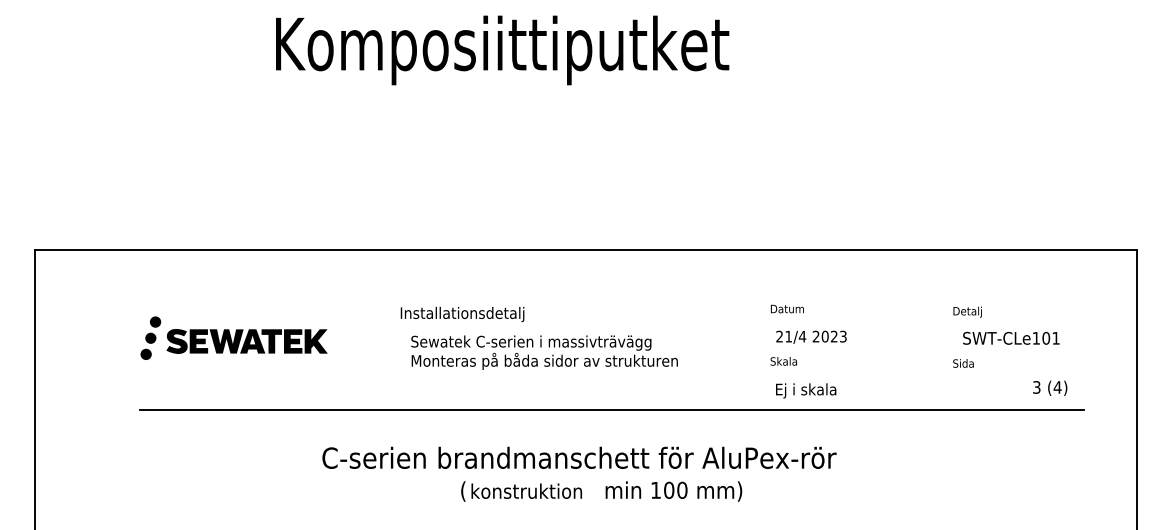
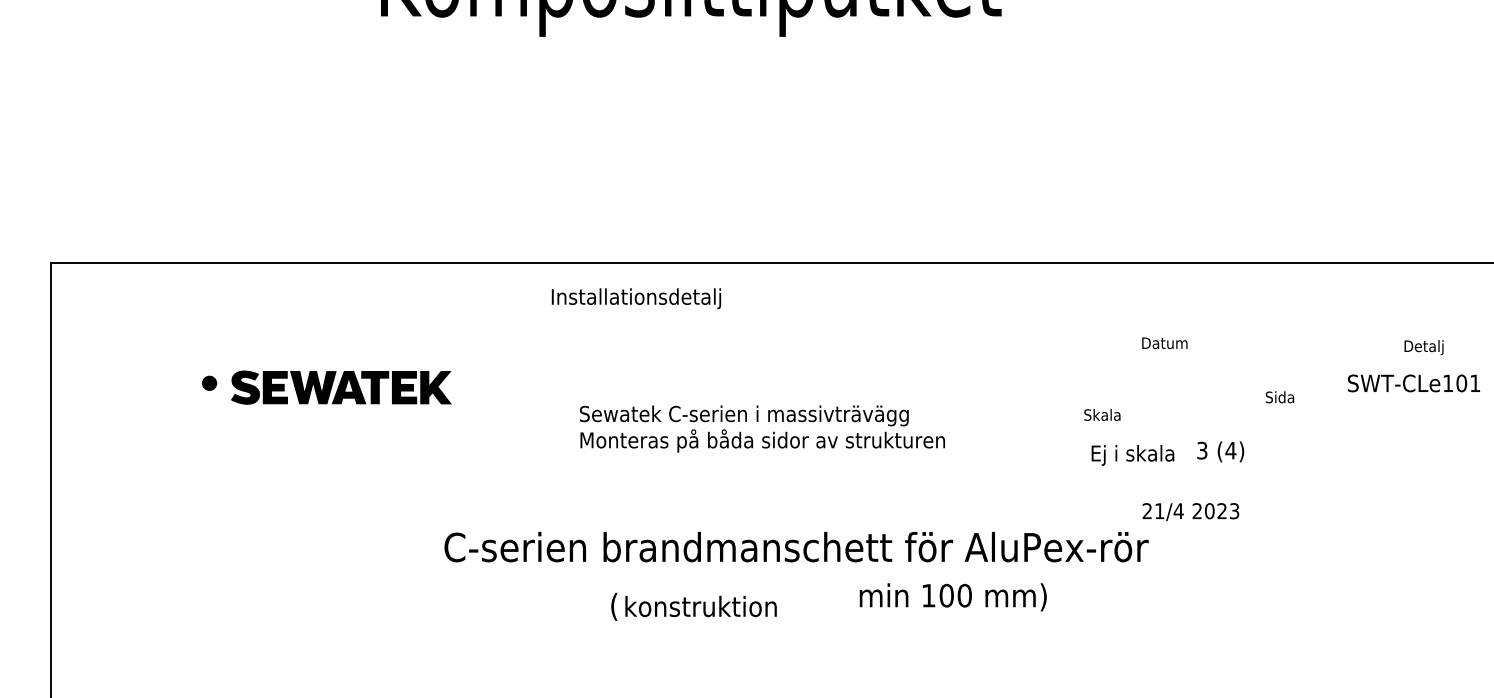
text: (787, 308) -> (1164, 342), moved
text: (967, 311) -> (1423, 346), moved
text: (462, 314) -> (636, 298), moved
fill: (155, 321) -> (215, 360), removed
text: (811, 336) -> (1190, 510), moved
text: (1011, 337) -> (1414, 382), moved
text: (544, 352) -> (762, 428), moved
fill: (145, 354) -> (202, 405), removed
text: (783, 361) -> (1101, 415), moved
text: (963, 363) -> (1279, 397), moved
text: (1050, 387) -> (1221, 450), moved
text: (806, 390) -> (1133, 454), moved
line: (611, 409) -> (840, 480), removed
text: (521, 491) -> (693, 606), moved
text: (673, 491) -> (952, 597), moved

